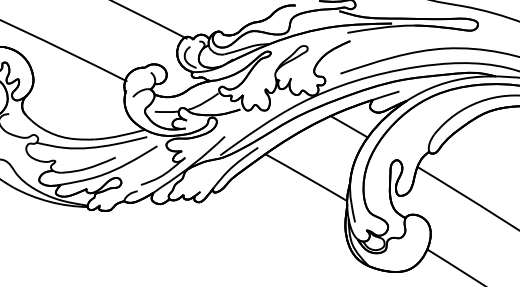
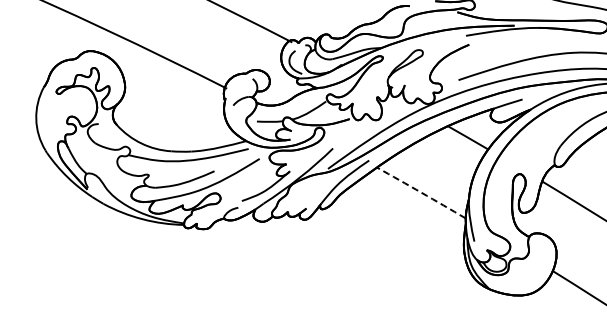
arc: (306, 177) -> (421, 192), solid -> dashed

